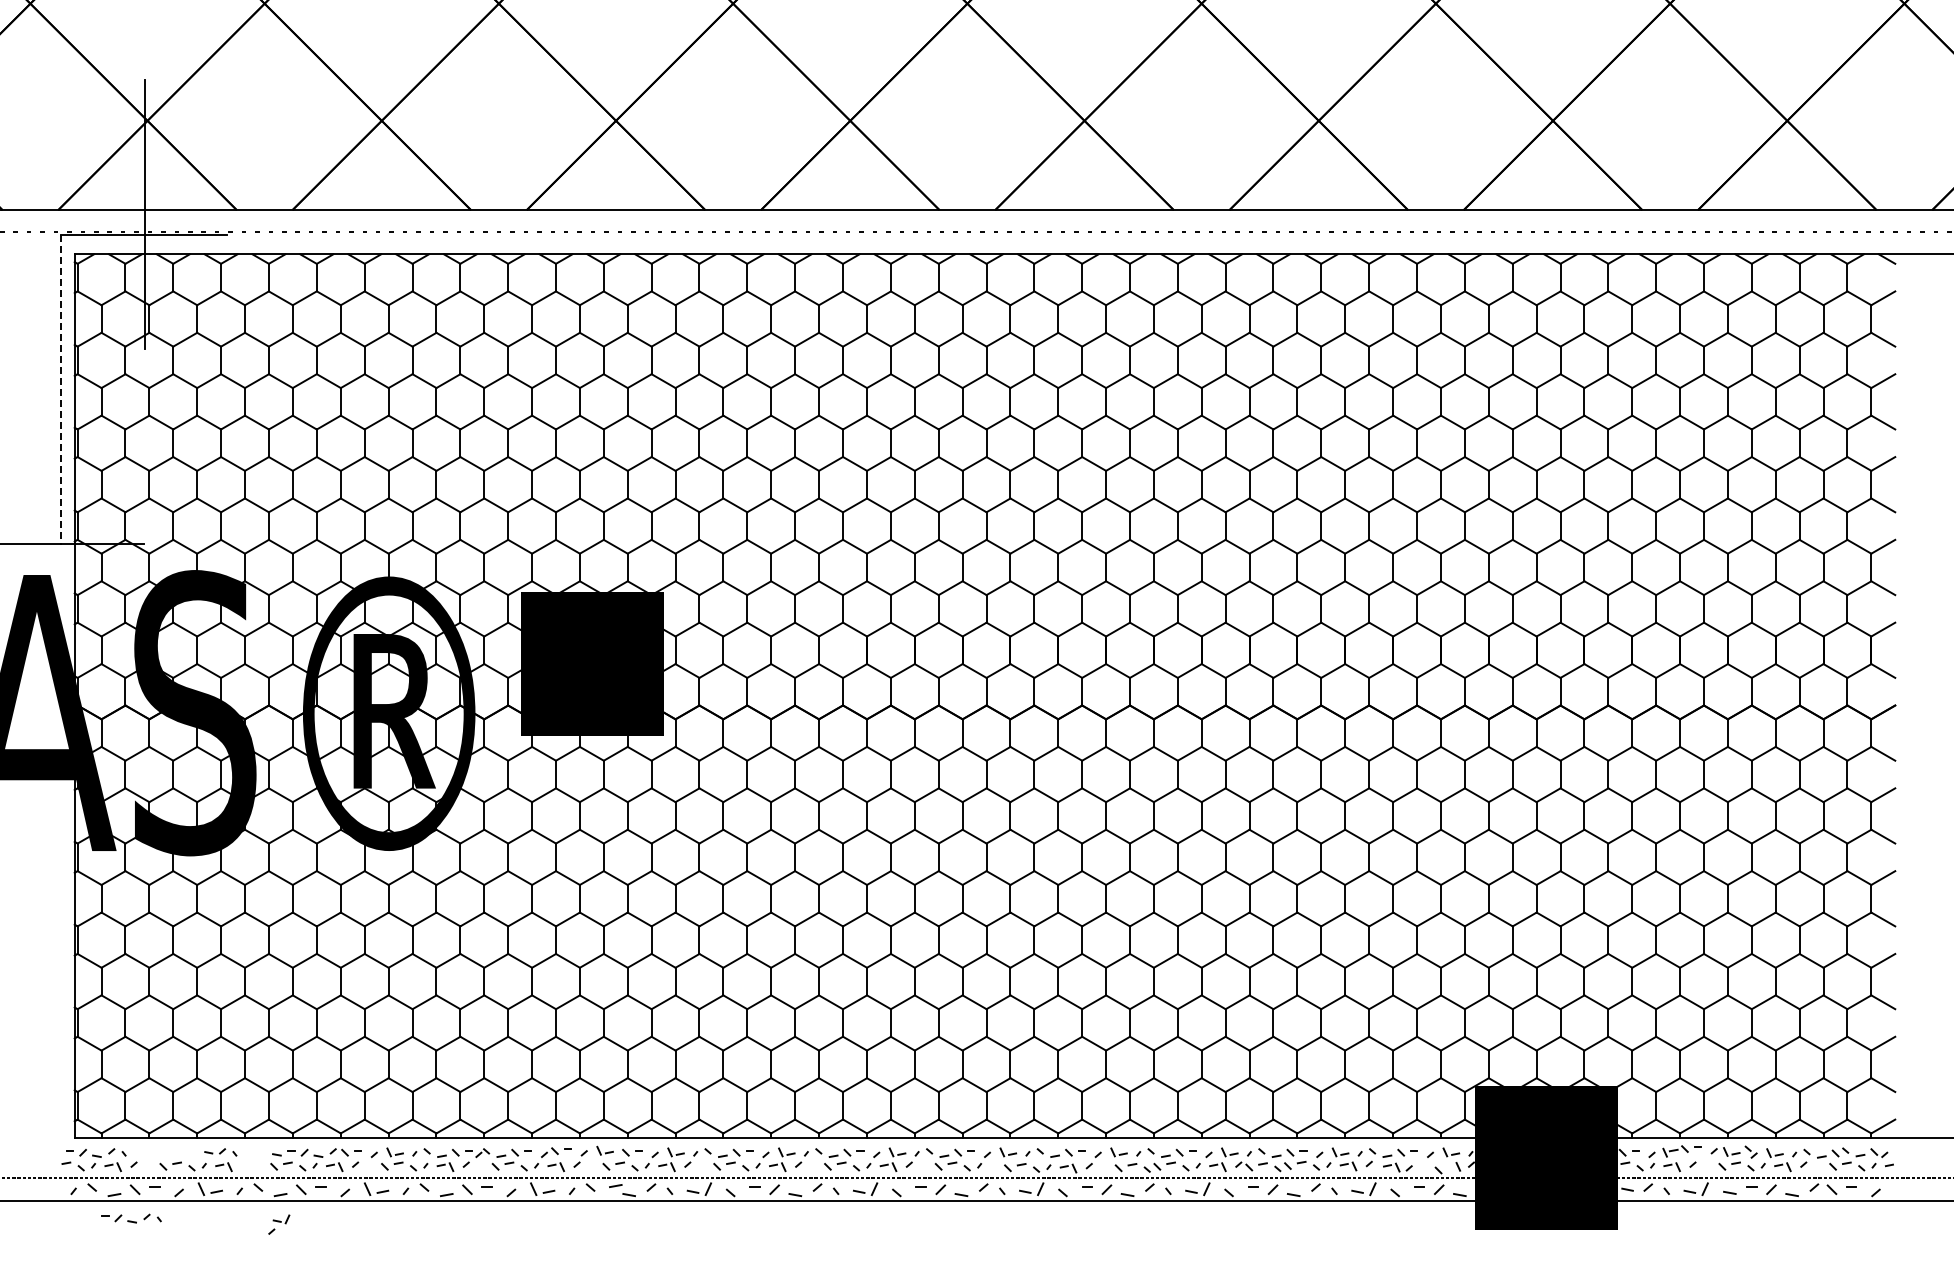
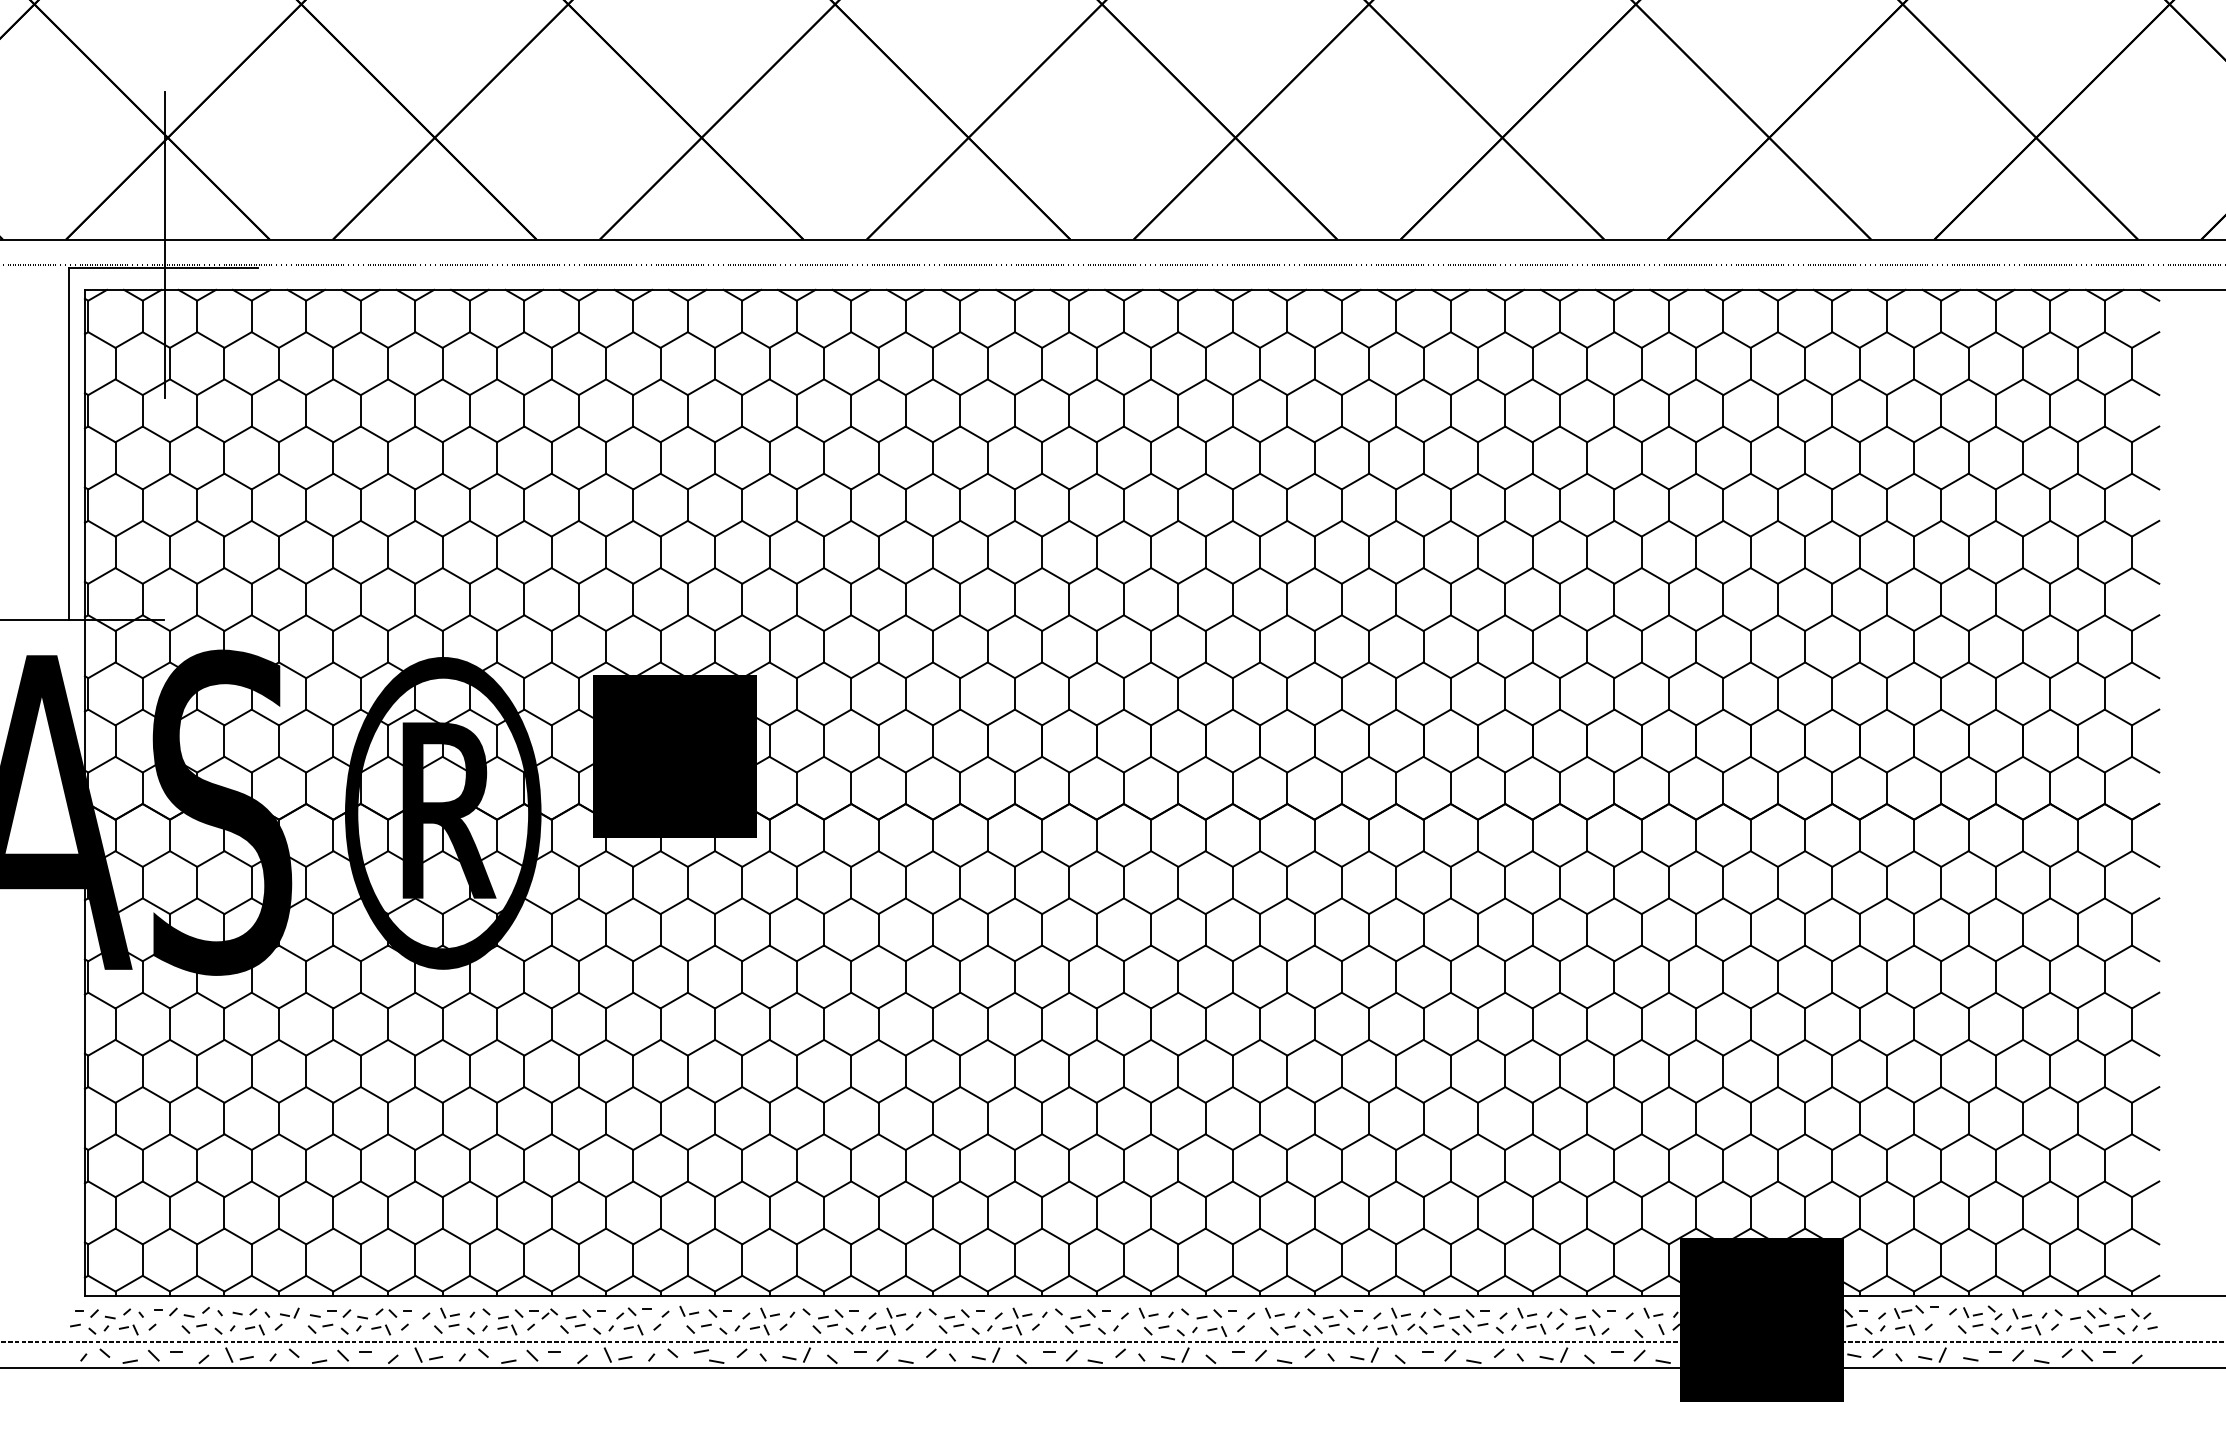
line: (60, 389) -> (68, 443), dashed -> solid
part: (131, 1218) -> (188, 1312), moved
part: (279, 1224) -> (287, 1318), moved

